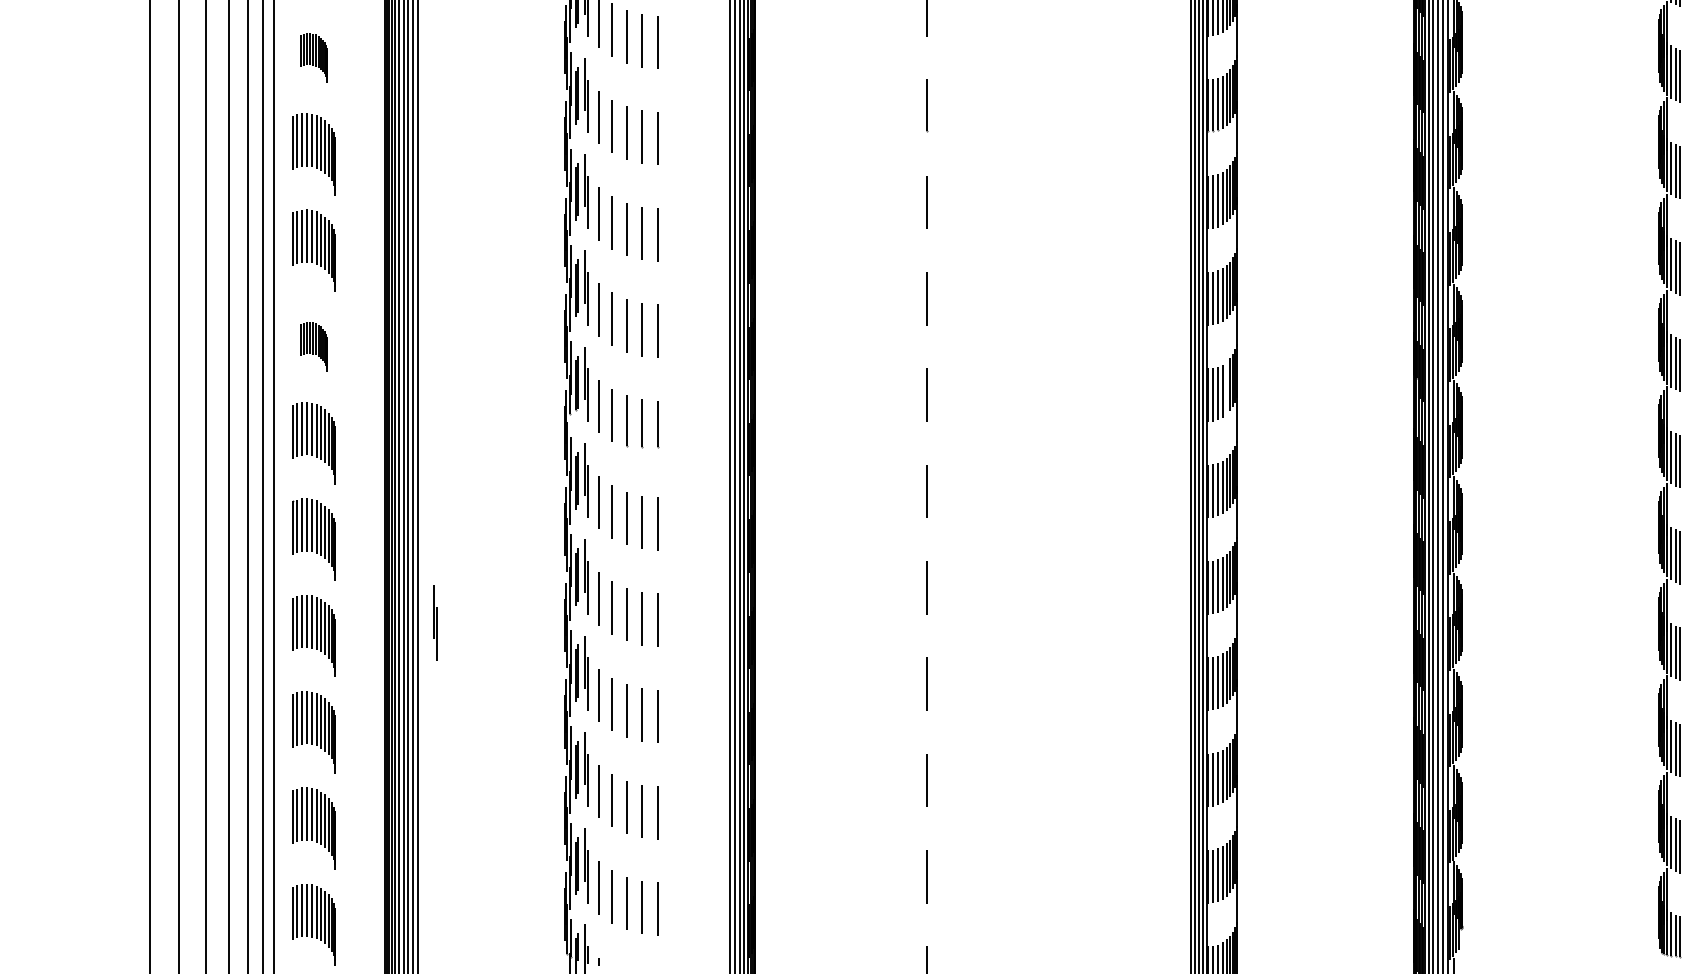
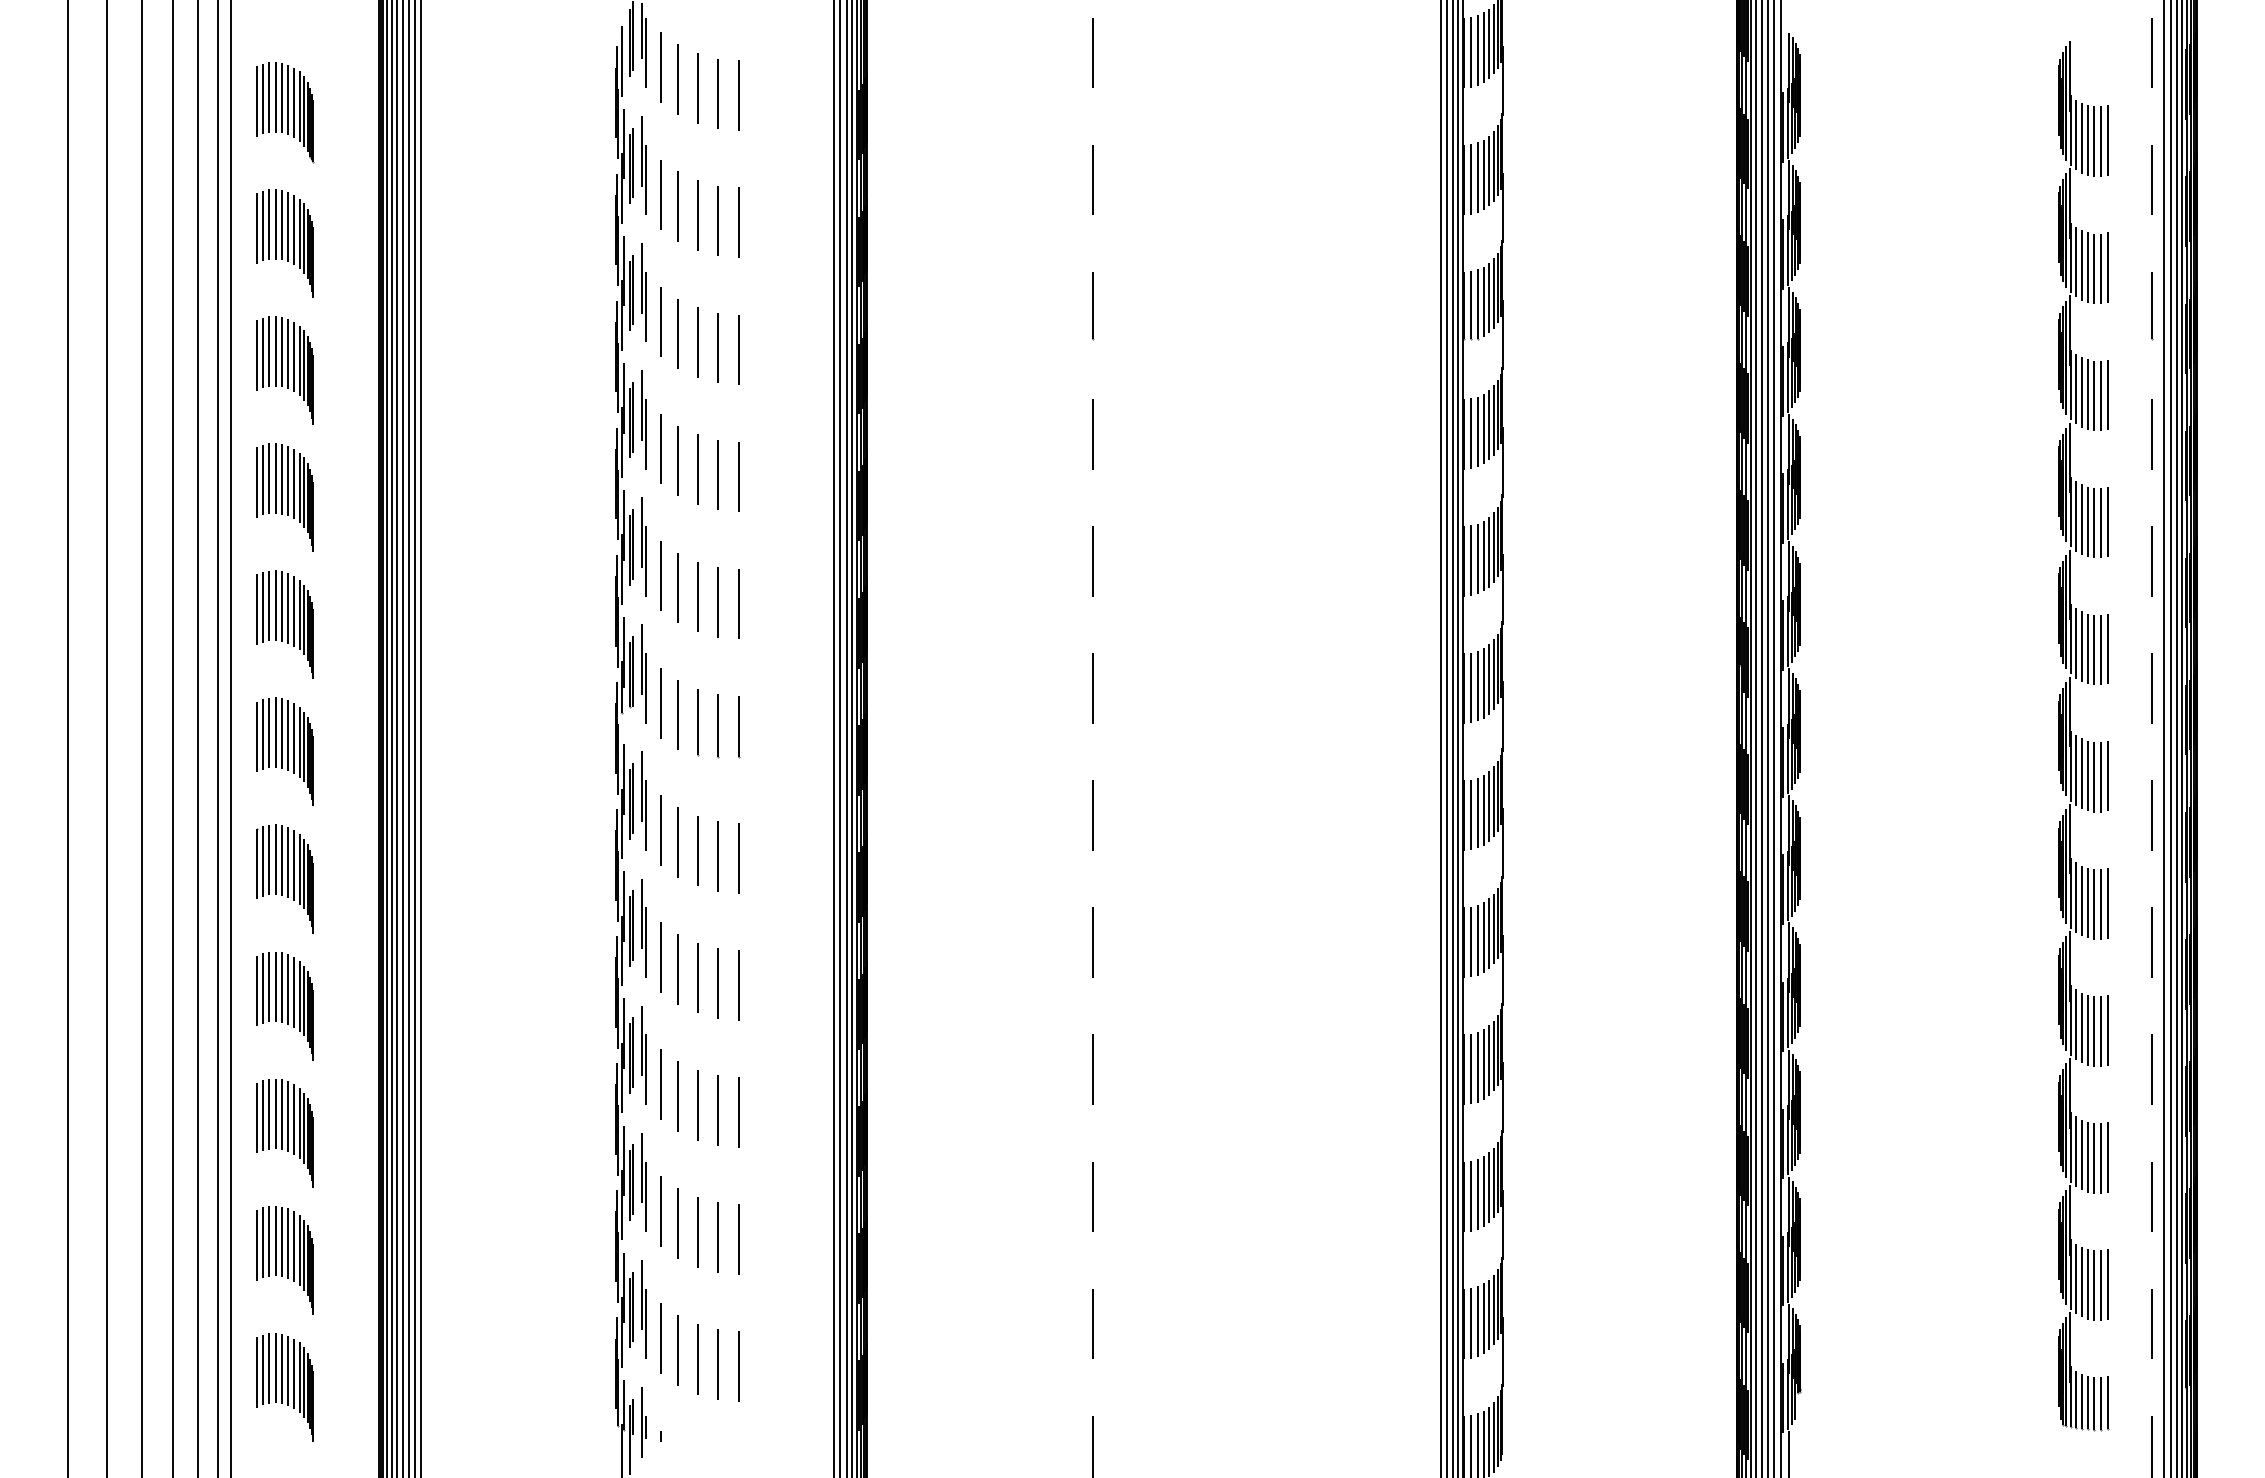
part: (313, 58) -> (284, 243), size x1.67
part: (313, 346) -> (284, 624), size x1.67
line: (1227, 388) -> (1489, 679), added
part: (435, 622) -> (444, 988), removed

